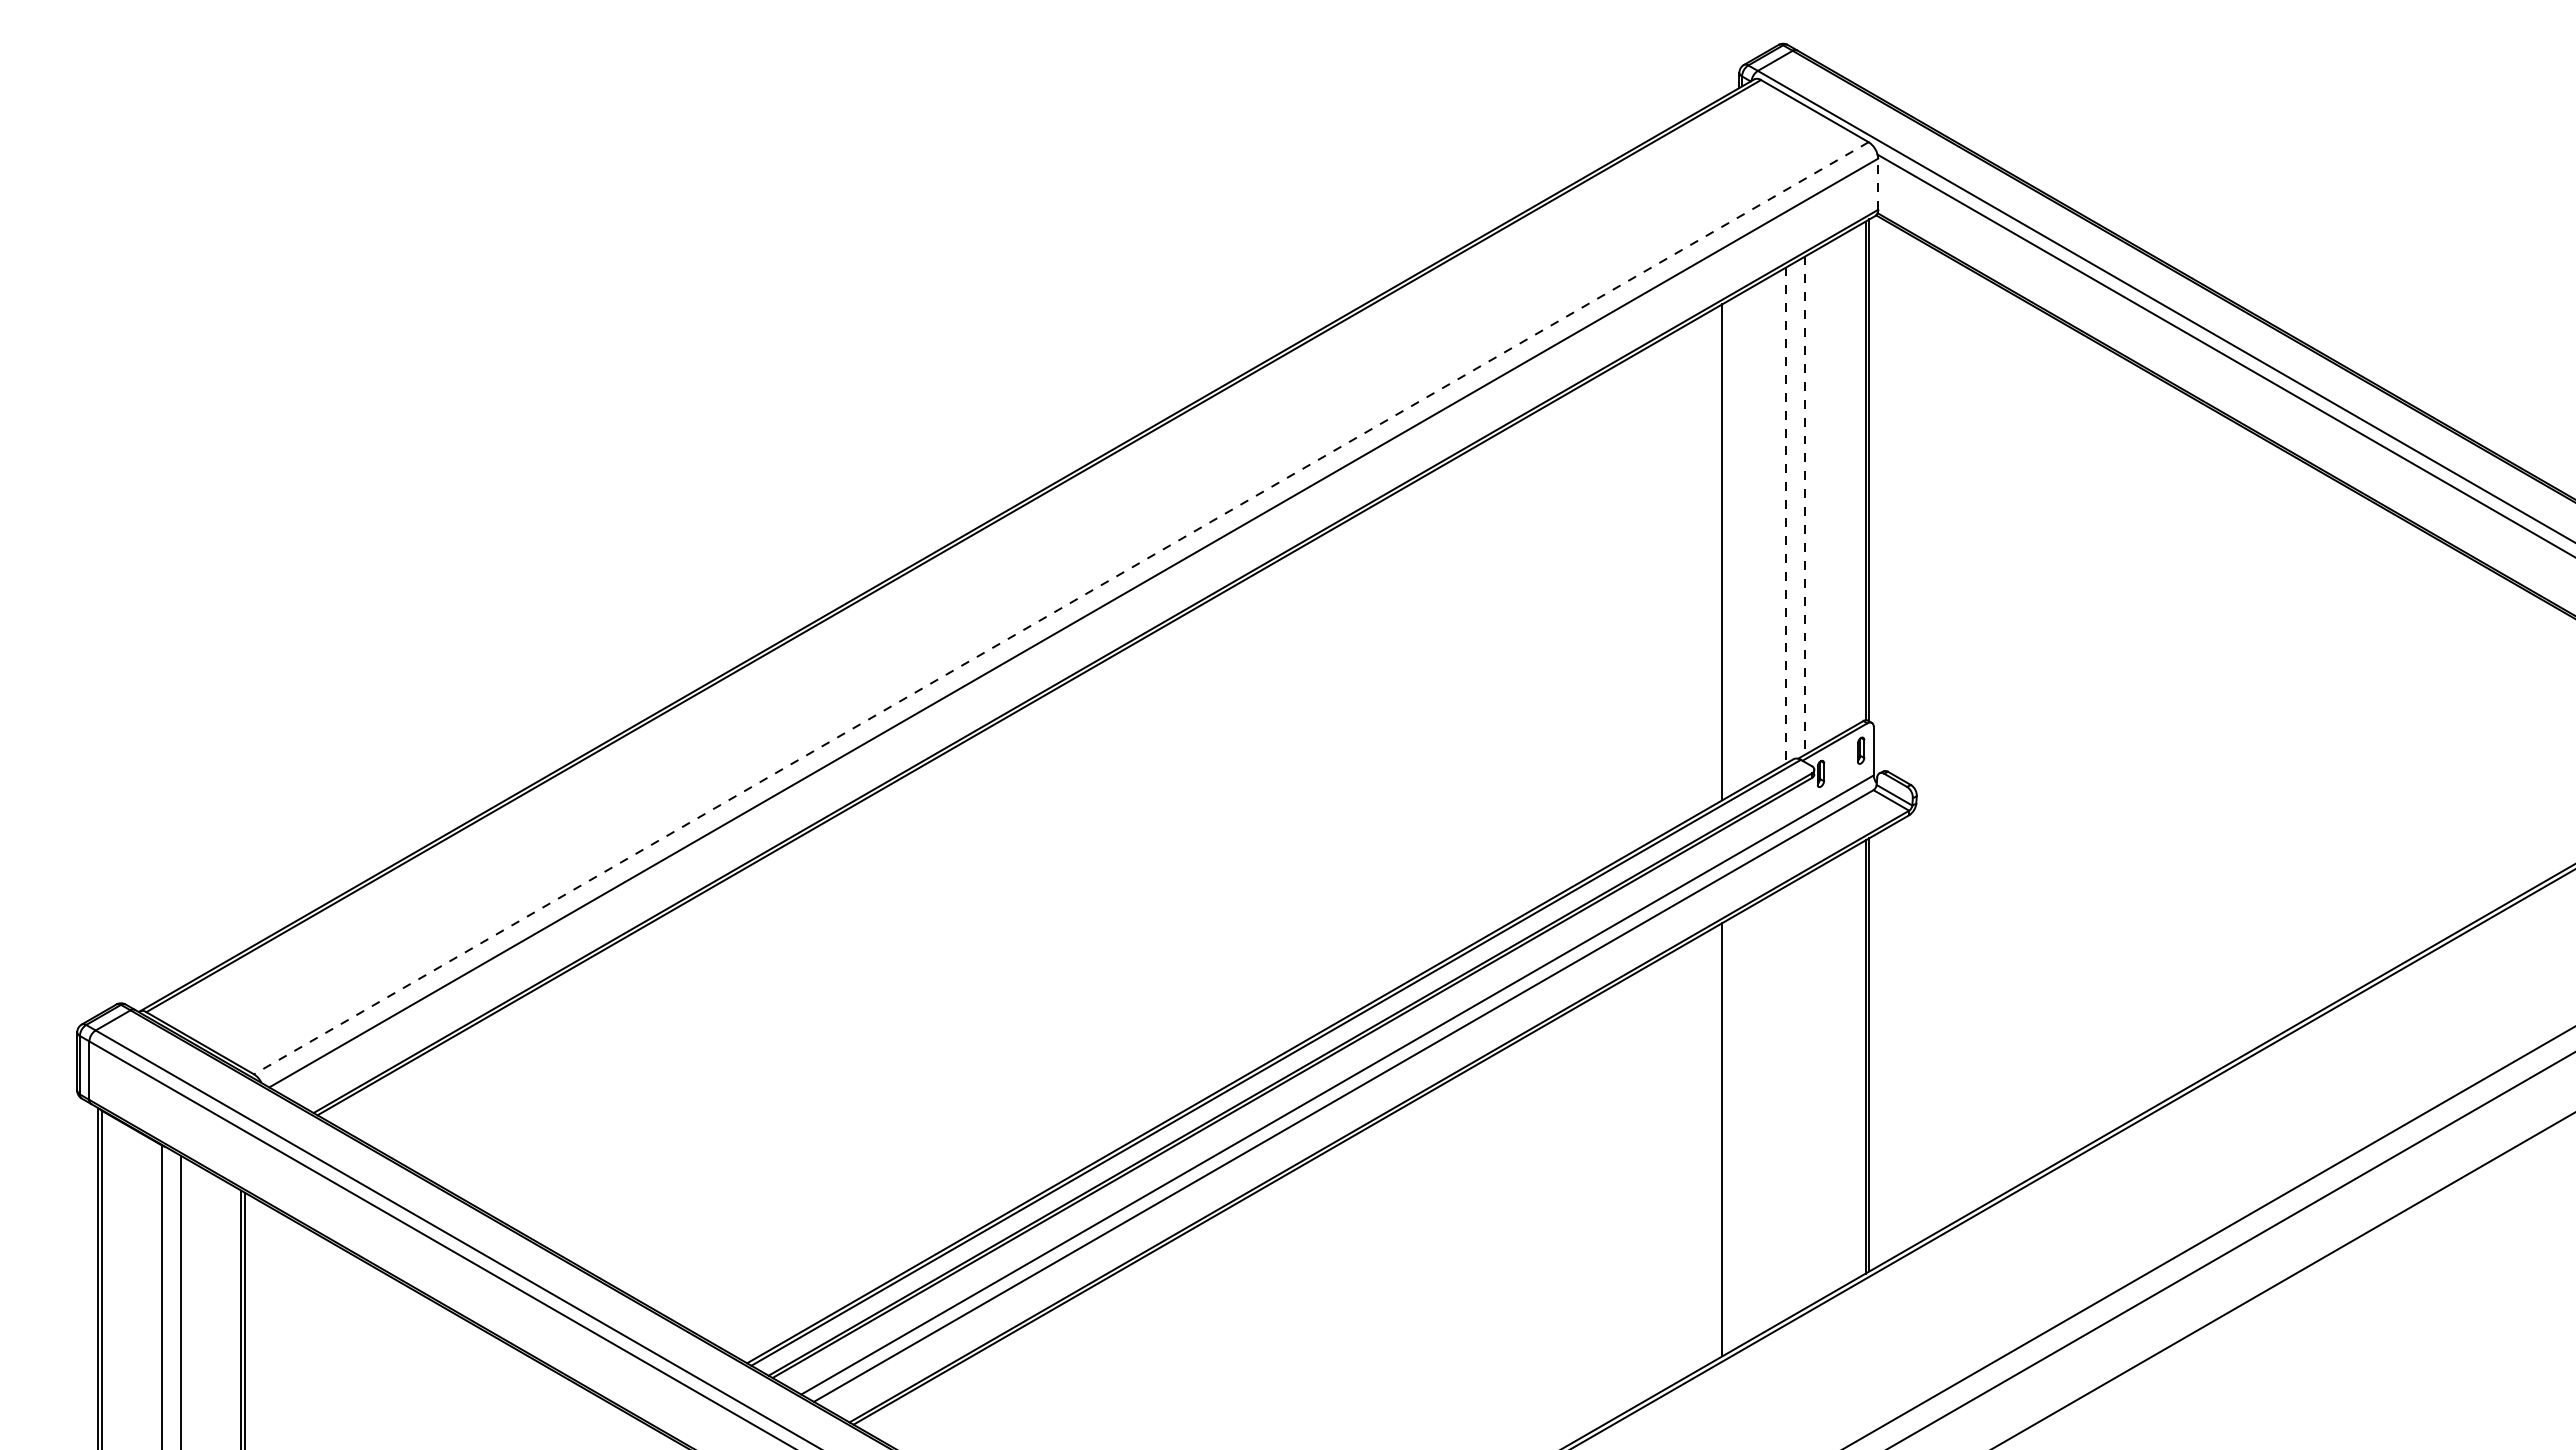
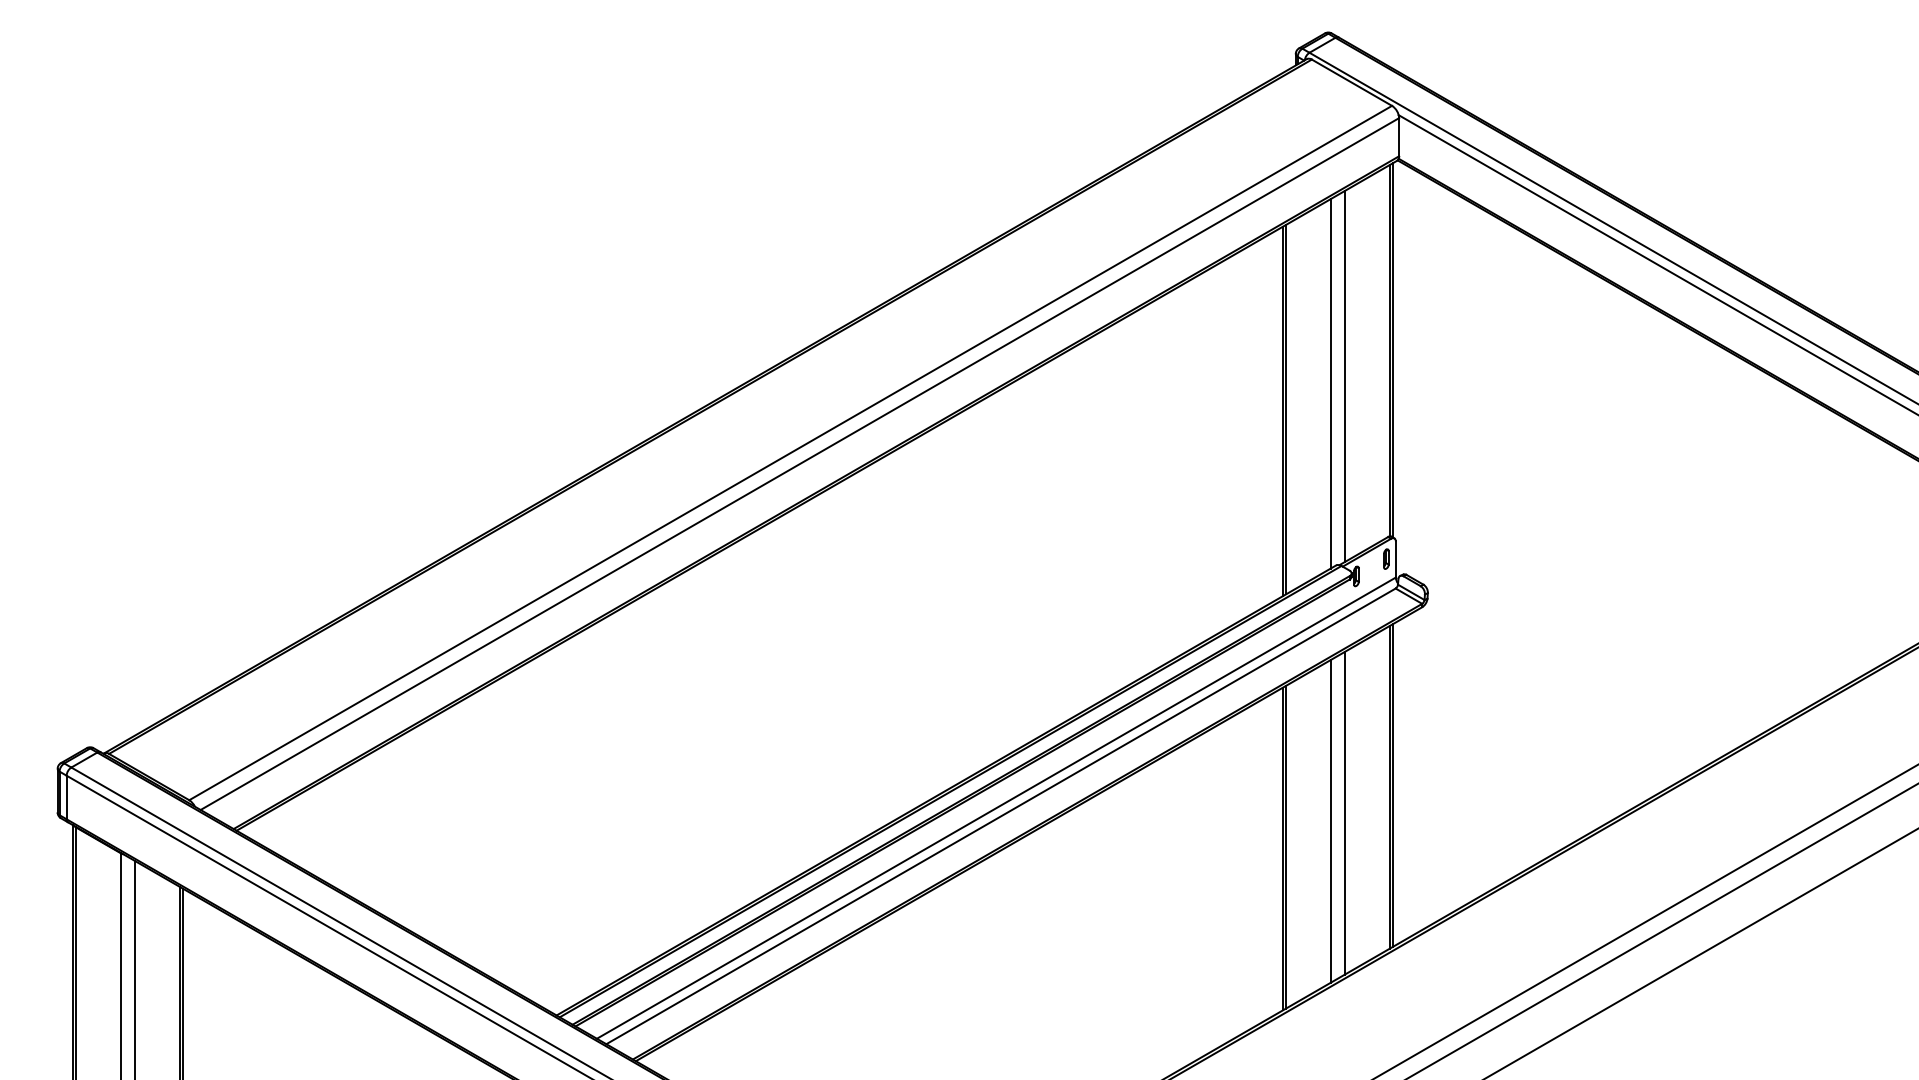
line: (1878, 184) -> (1399, 137), dashed -> solid
line: (1805, 506) -> (1344, 377), dashed -> solid
line: (1786, 515) -> (1330, 383), dashed -> solid
line: (1726, 550) -> (1286, 410), added
line: (1060, 608) -> (790, 453), dashed -> solid
line: (1805, 1091) -> (1344, 813), added
line: (1786, 1102) -> (1330, 821), added
line: (1726, 1137) -> (1286, 847), added

